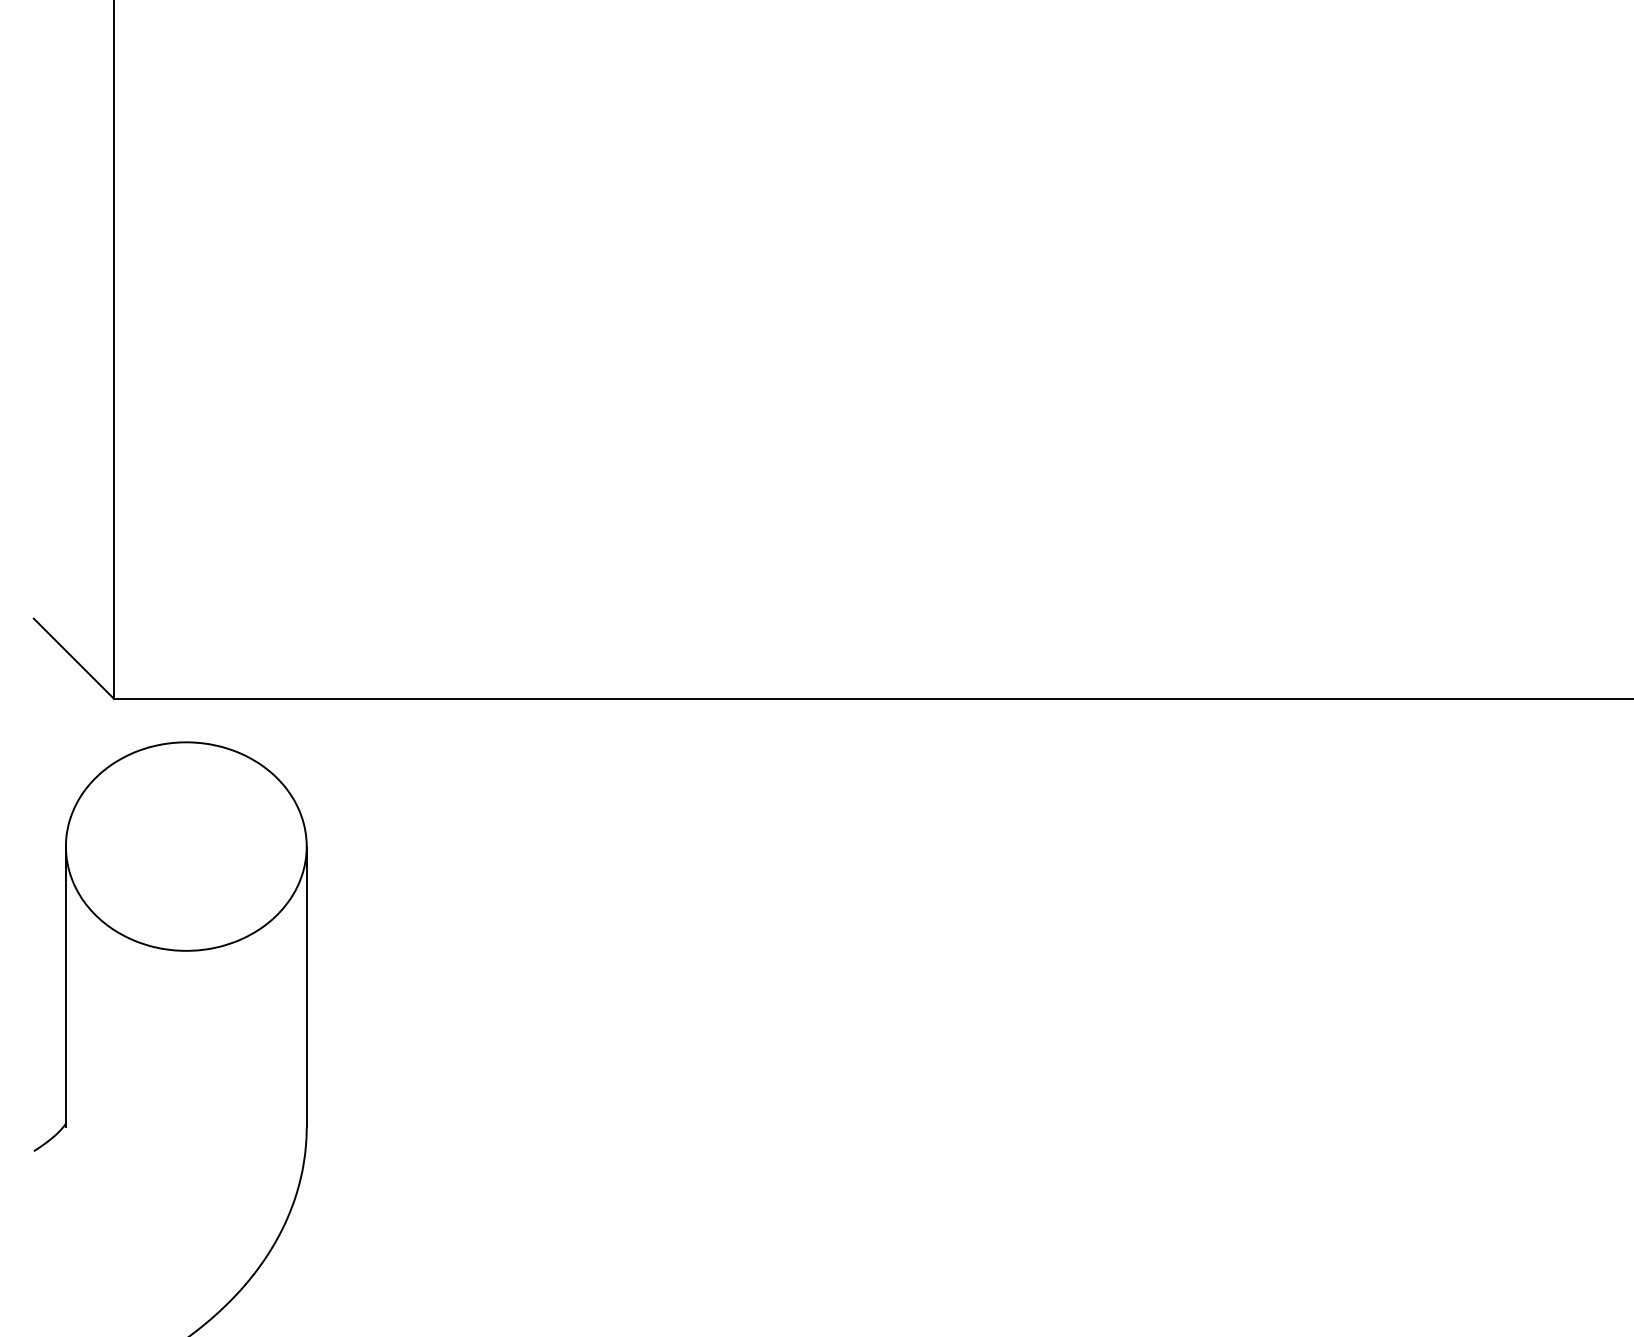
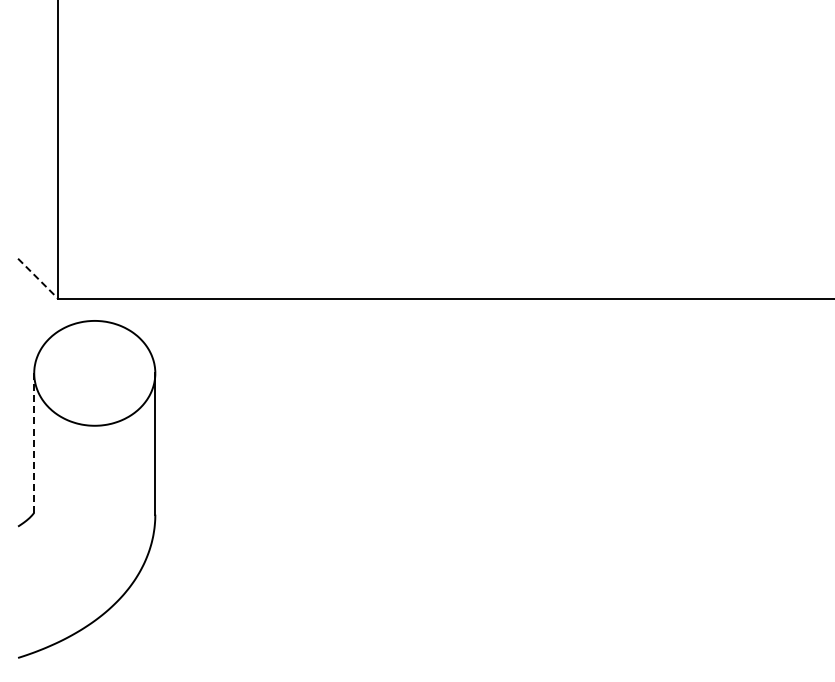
line: (74, 658) -> (38, 278), solid -> dashed
line: (66, 986) -> (34, 443), solid -> dashed

